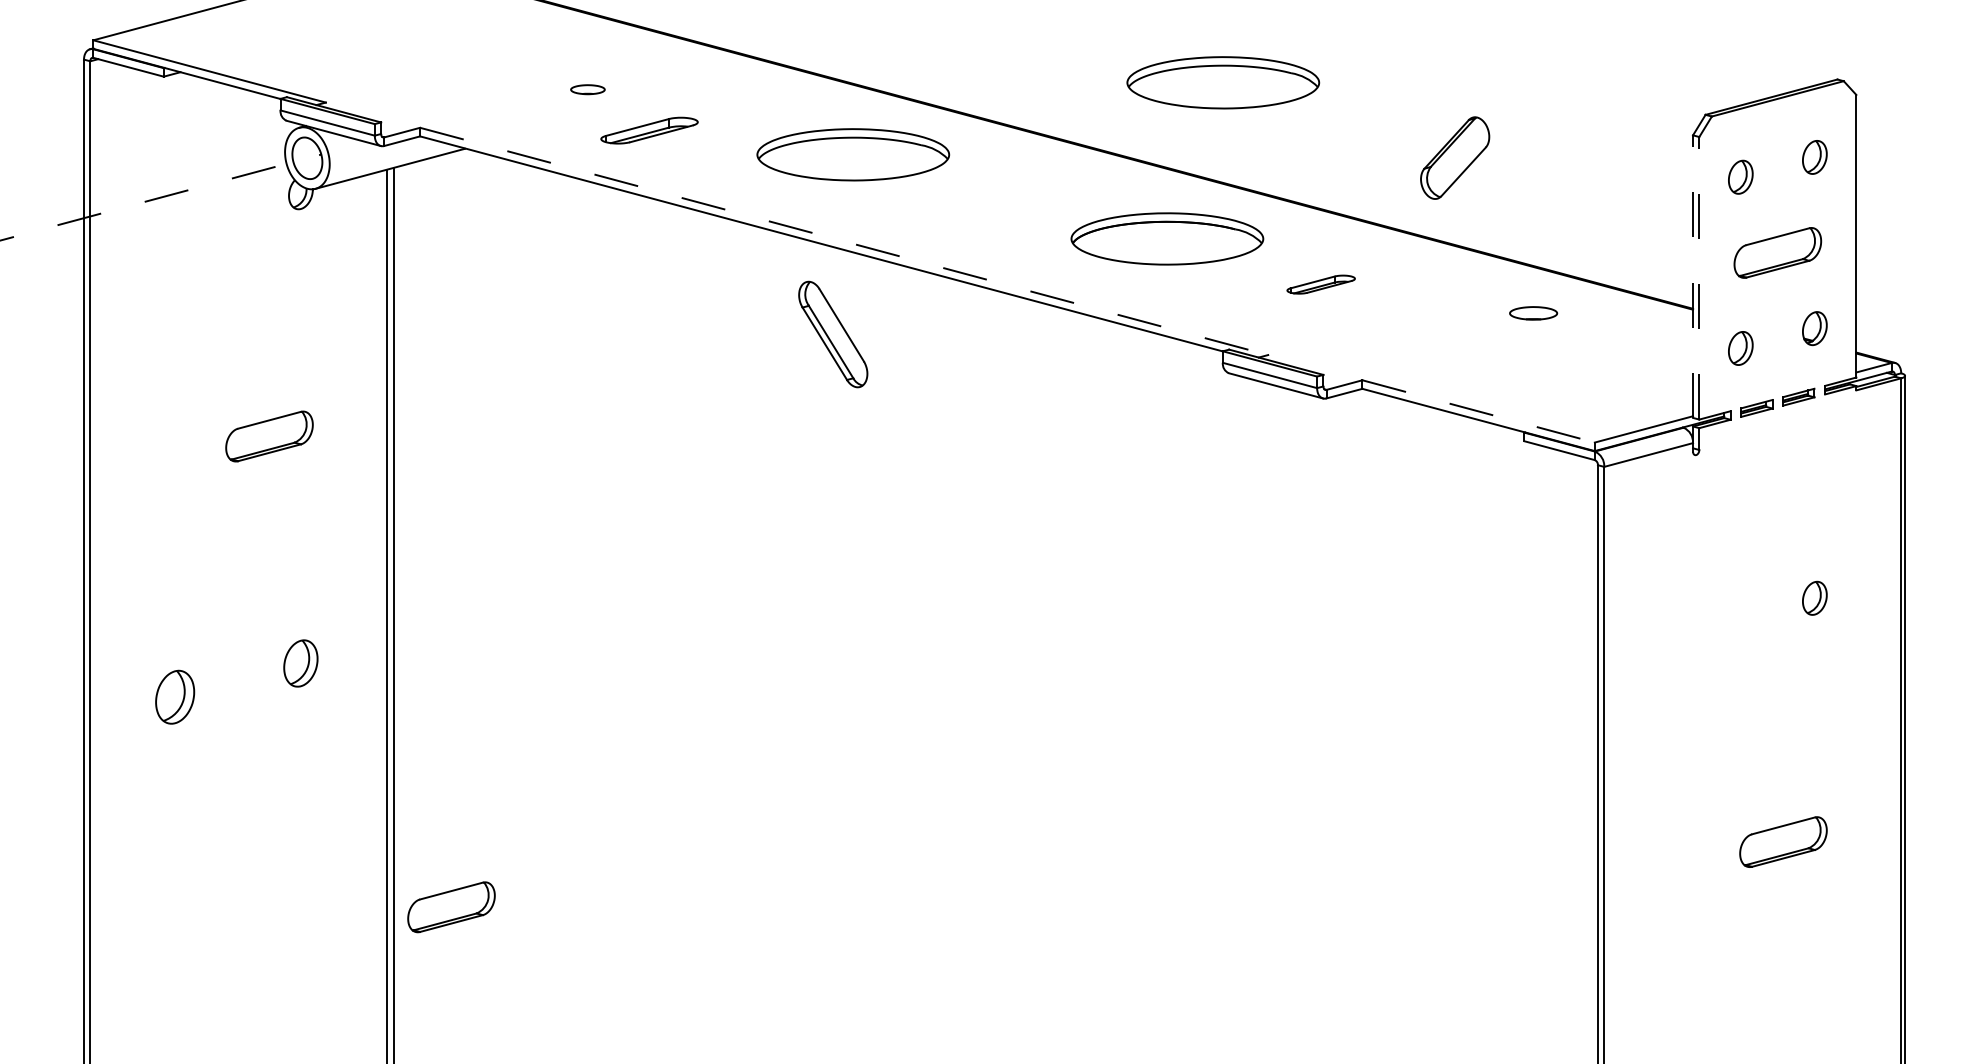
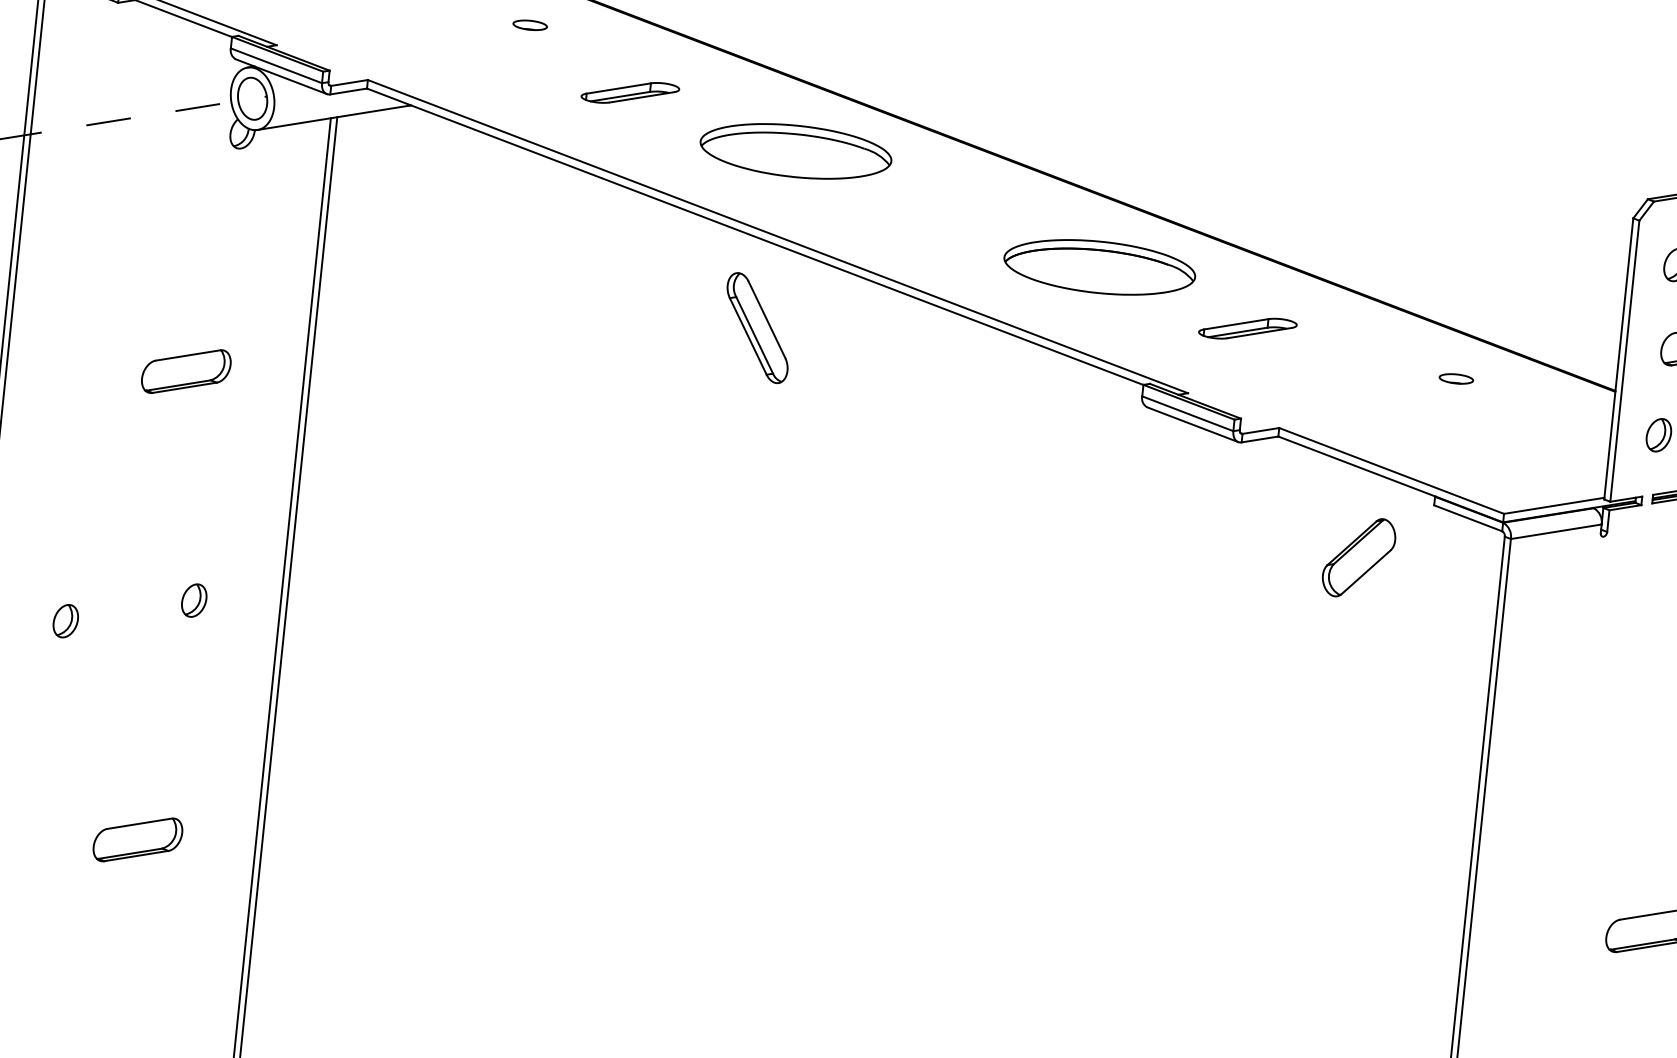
part: (1223, 82) -> (1171, 117), removed
part: (587, 89) -> (529, 25), moved
part: (649, 130) -> (630, 92), moved
part: (1455, 157) -> (1359, 557), moved
line: (844, 241) -> (778, 236), dashed -> solid
line: (1693, 276) -> (1619, 358), dashed -> solid
line: (1699, 277) -> (1625, 360), dashed -> solid
part: (1321, 284) -> (1248, 328), size x1.43
part: (1533, 312) -> (1456, 378), size x0.71
line: (1479, 411) -> (1392, 471), dashed -> solid
part: (300, 663) -> (193, 600), size x0.71
part: (175, 696) -> (66, 620), size x0.62
part: (451, 907) -> (137, 840), moved

